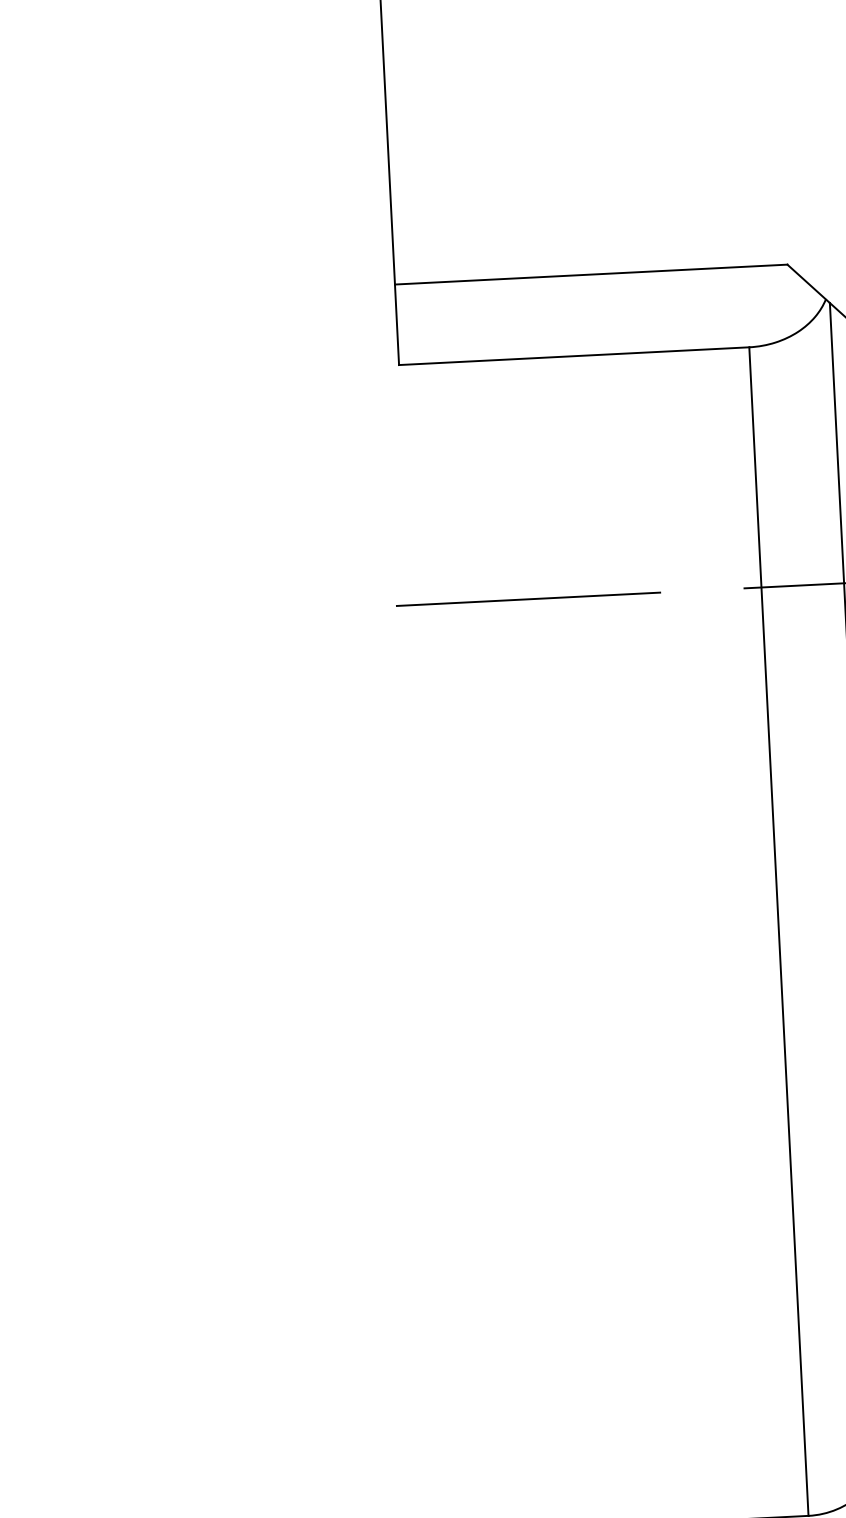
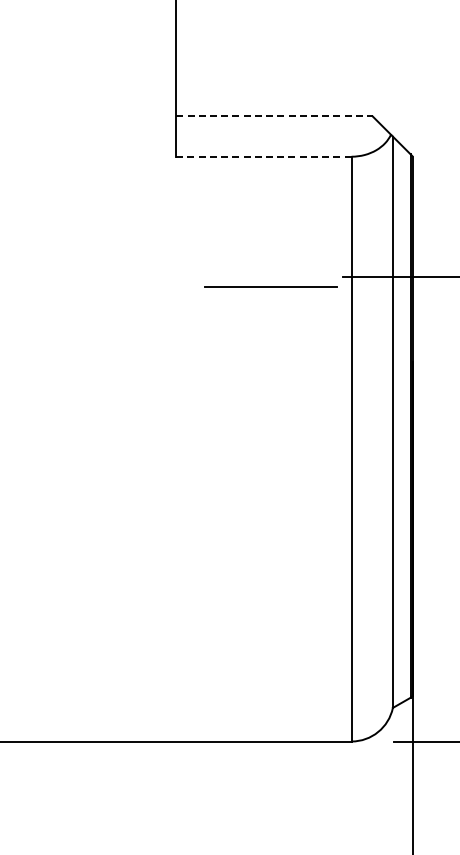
line: (591, 274) -> (274, 116), solid -> dashed
line: (573, 355) -> (263, 156), solid -> dashed
line: (527, 598) -> (270, 286), moved

